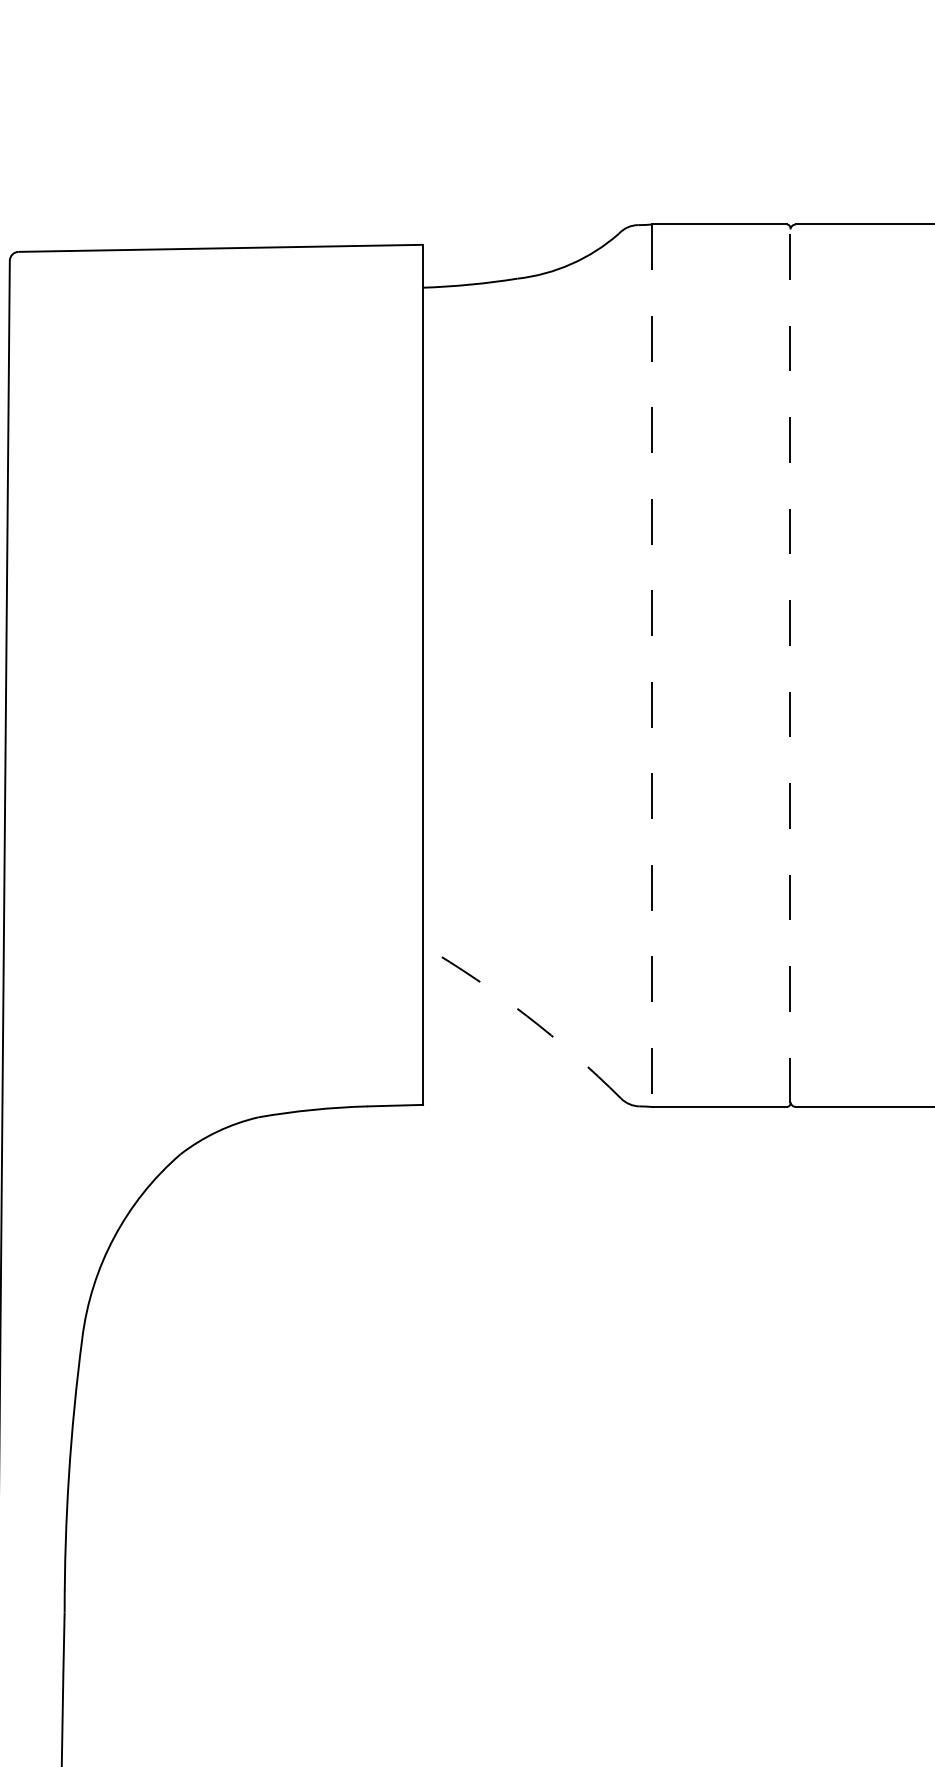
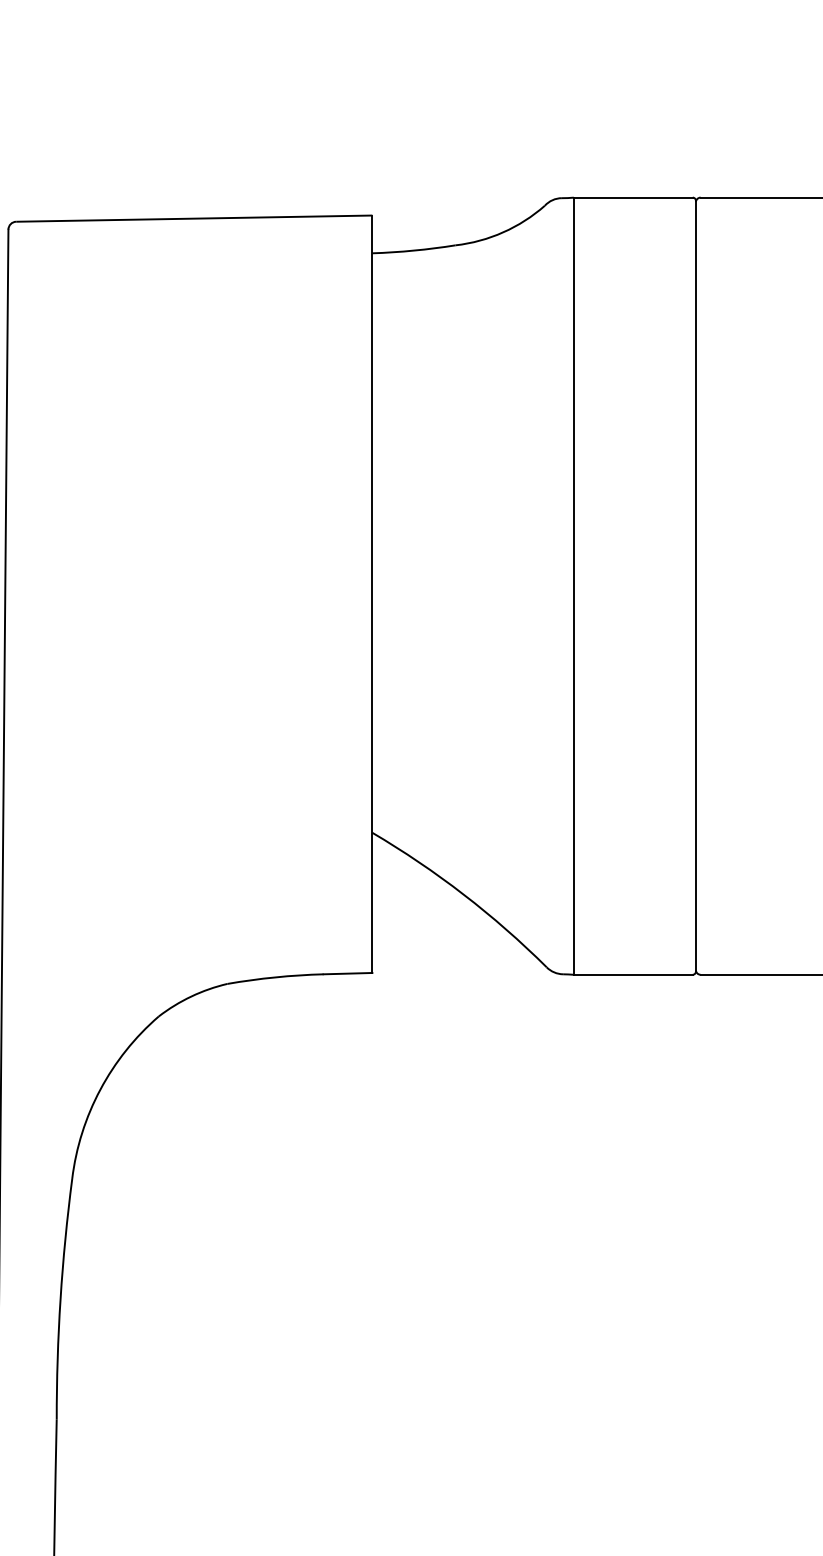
line: (789, 664) -> (695, 585), dashed -> solid
line: (651, 666) -> (573, 586), dashed -> solid
arc: (526, 1015) -> (463, 894), dashed -> solid

